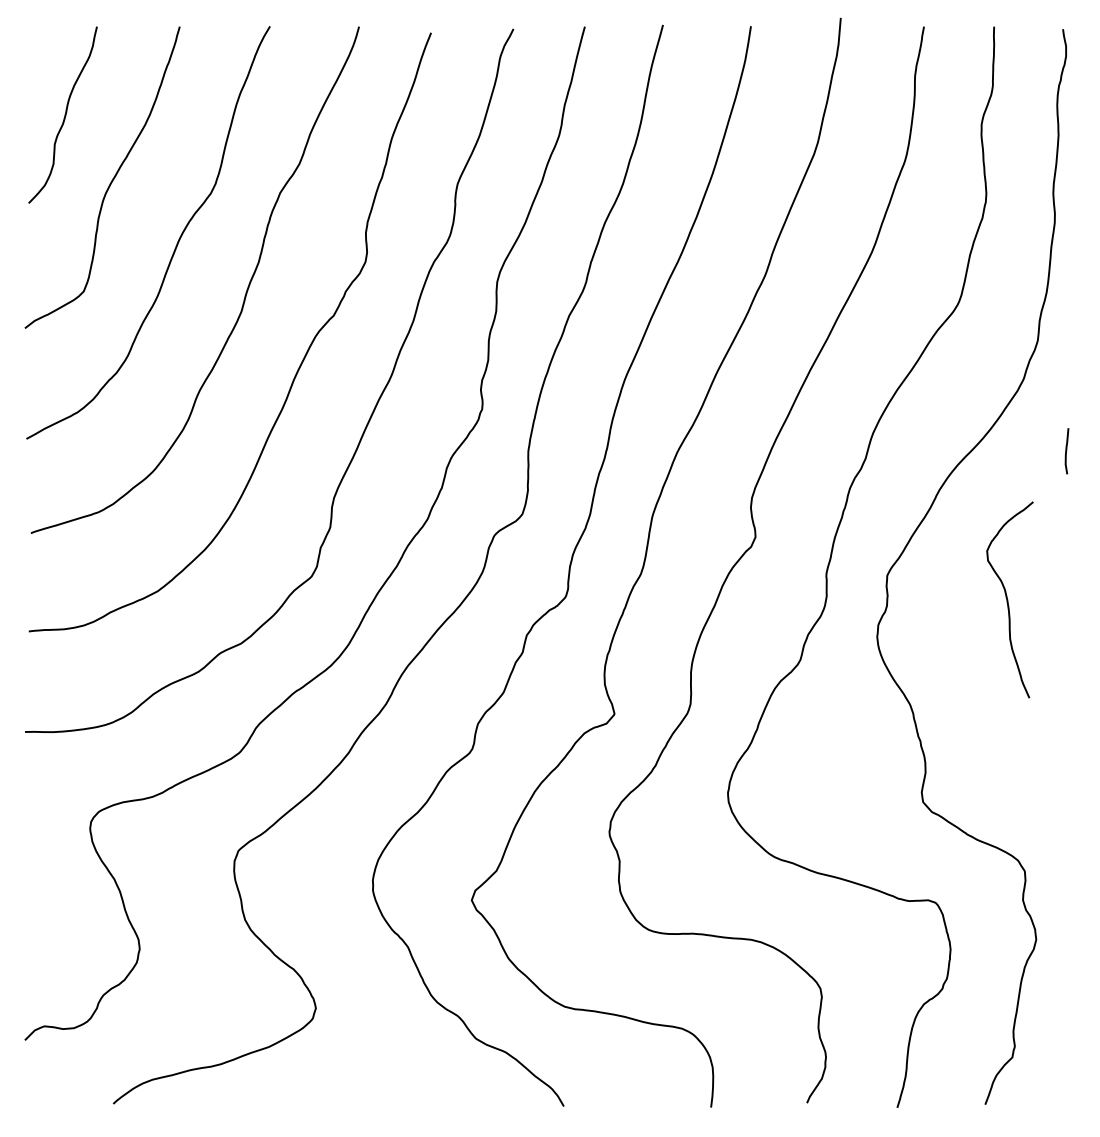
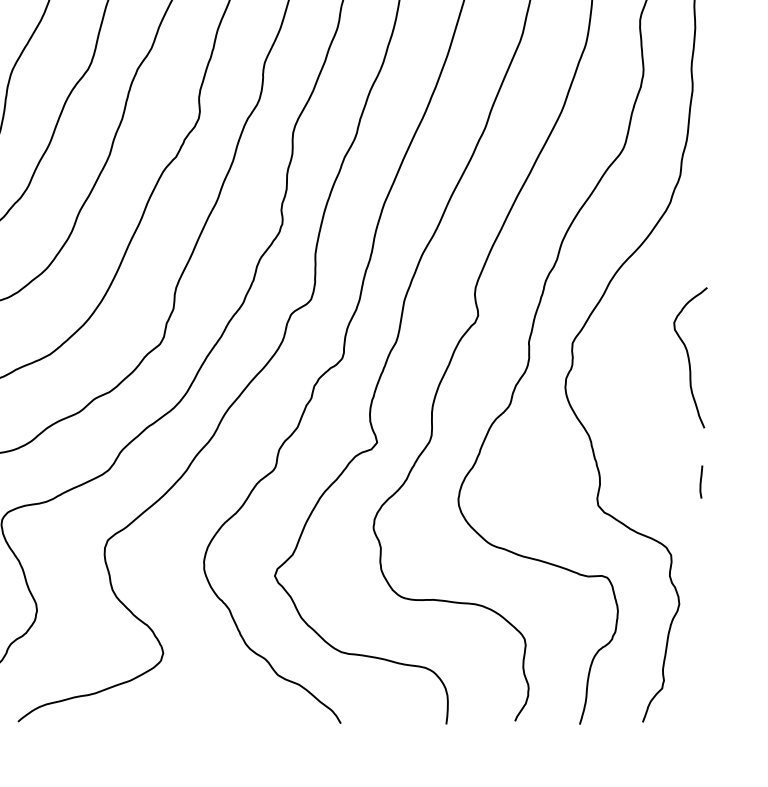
curve: (1066, 451) -> (700, 482), moved
curve: (1008, 599) -> (689, 357), moved

